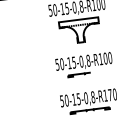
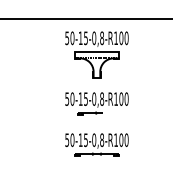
text: (110, 94) -> (121, 139), 50-15-0,8-R170 -> 50-15-0,8-R100

